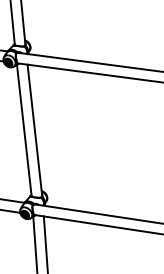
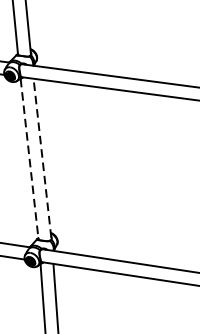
line: (34, 129) -> (42, 157), solid -> dashed
line: (24, 131) -> (29, 160), solid -> dashed

